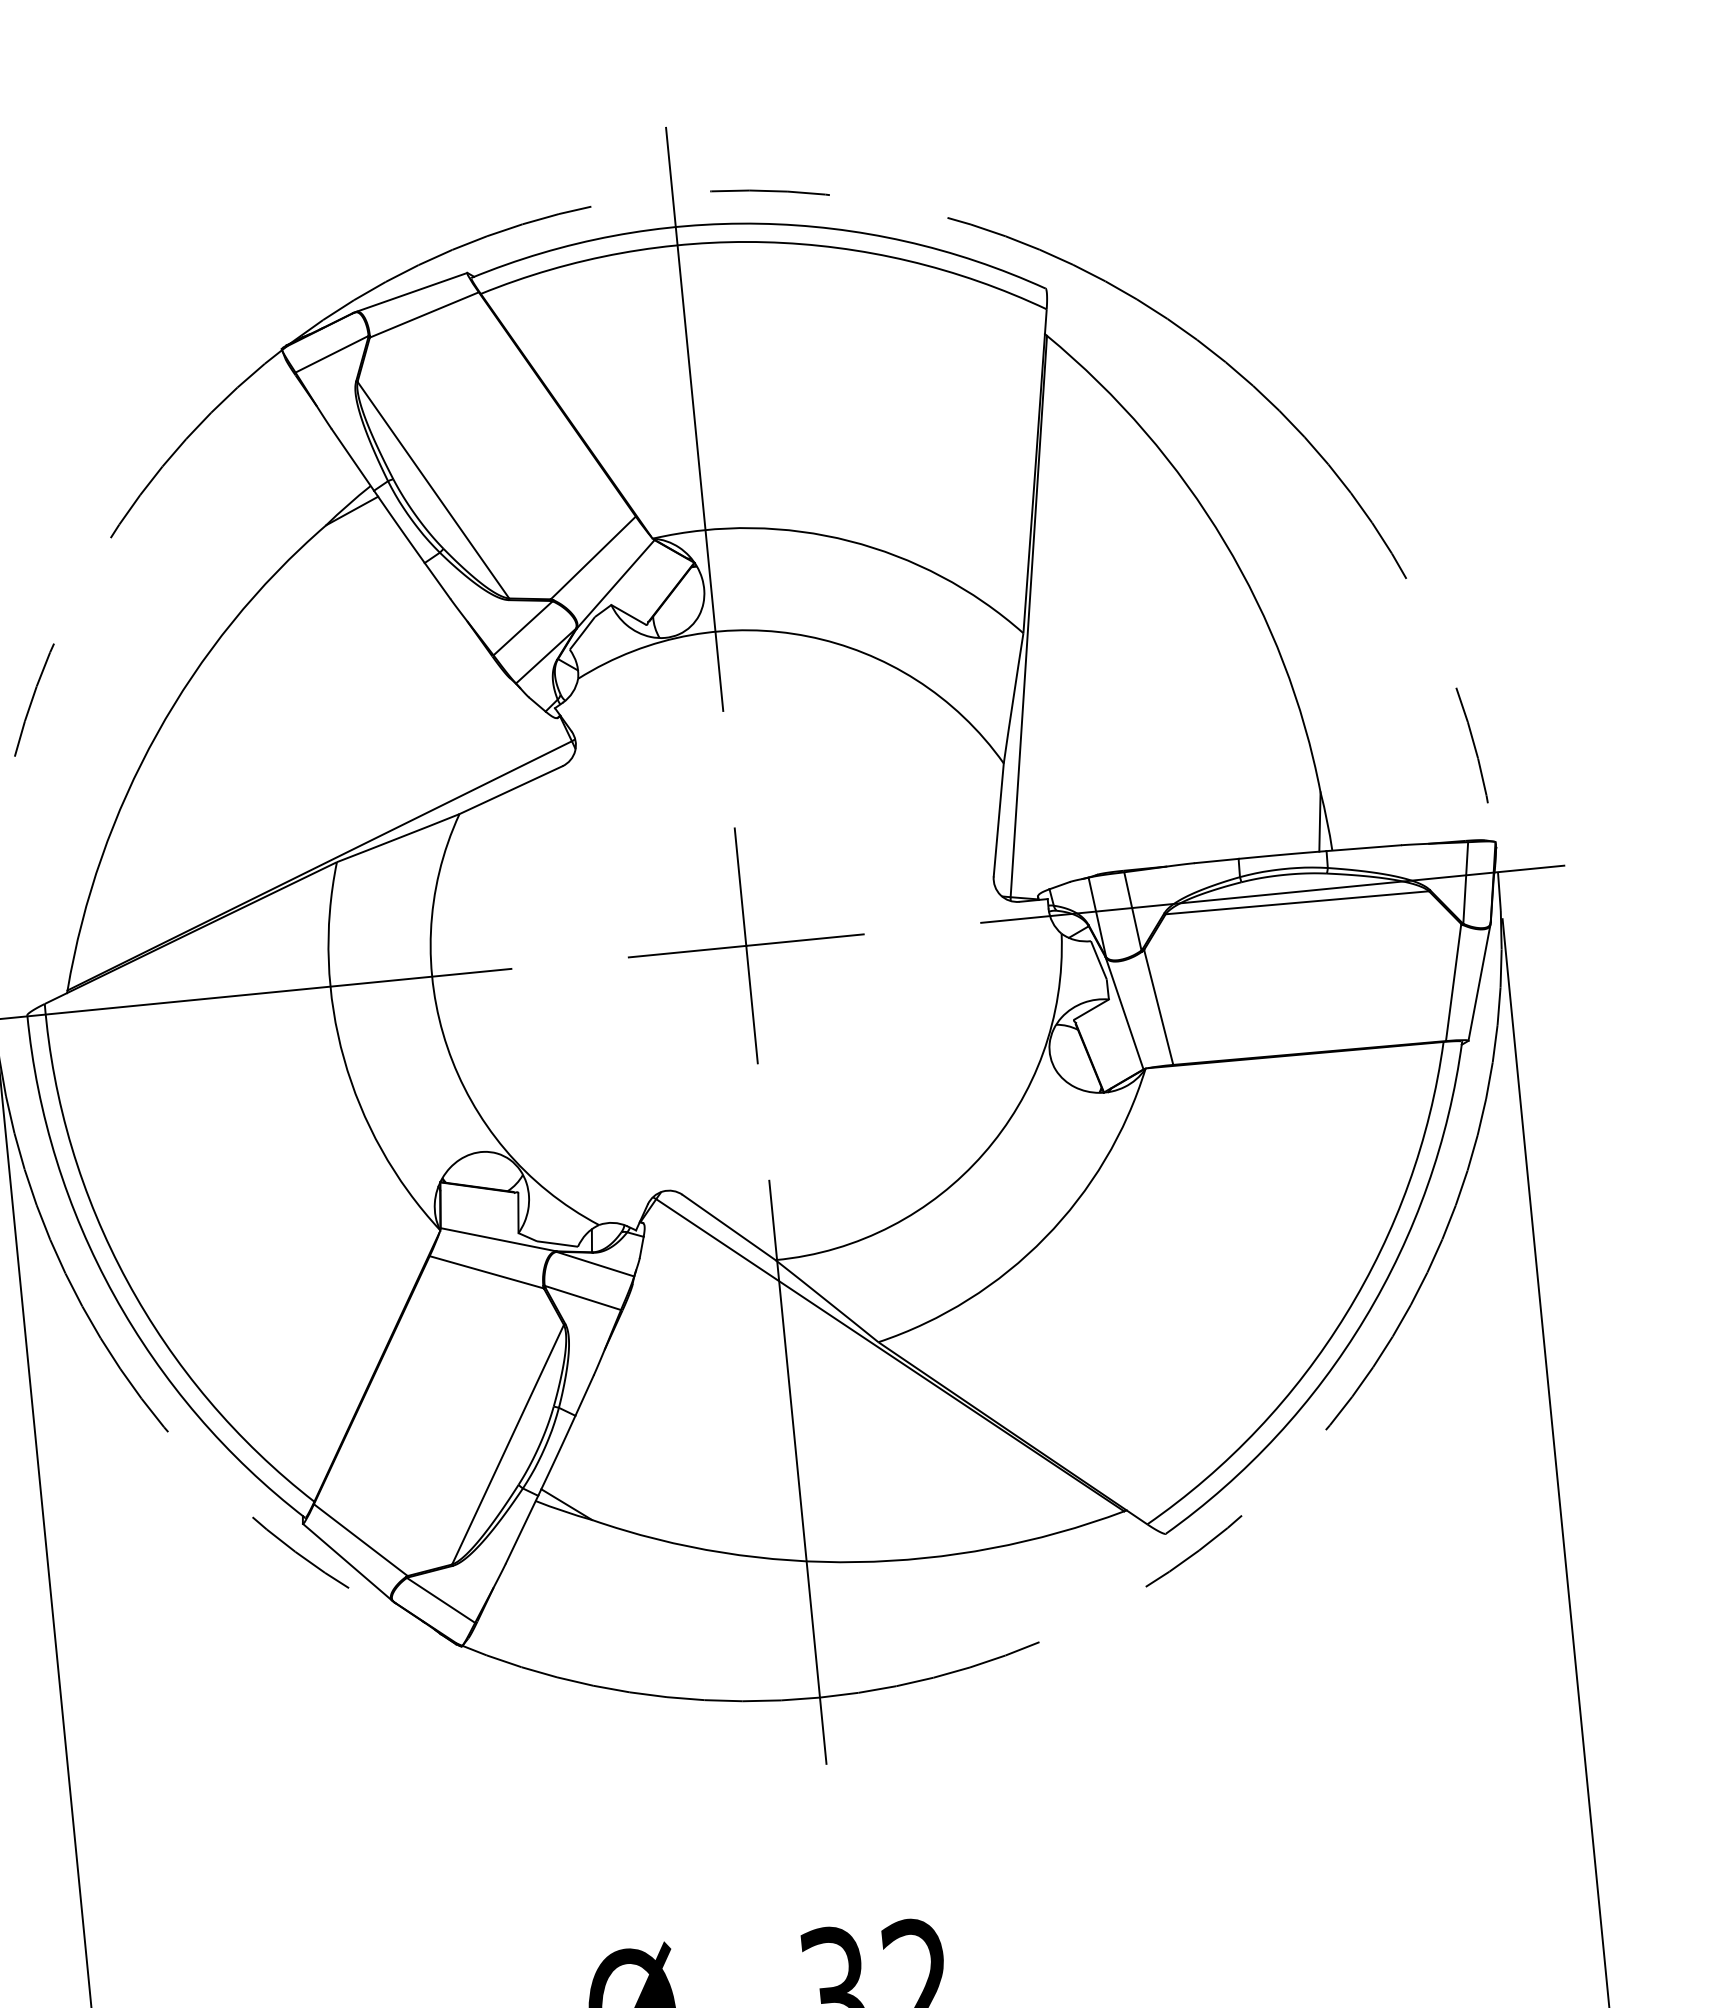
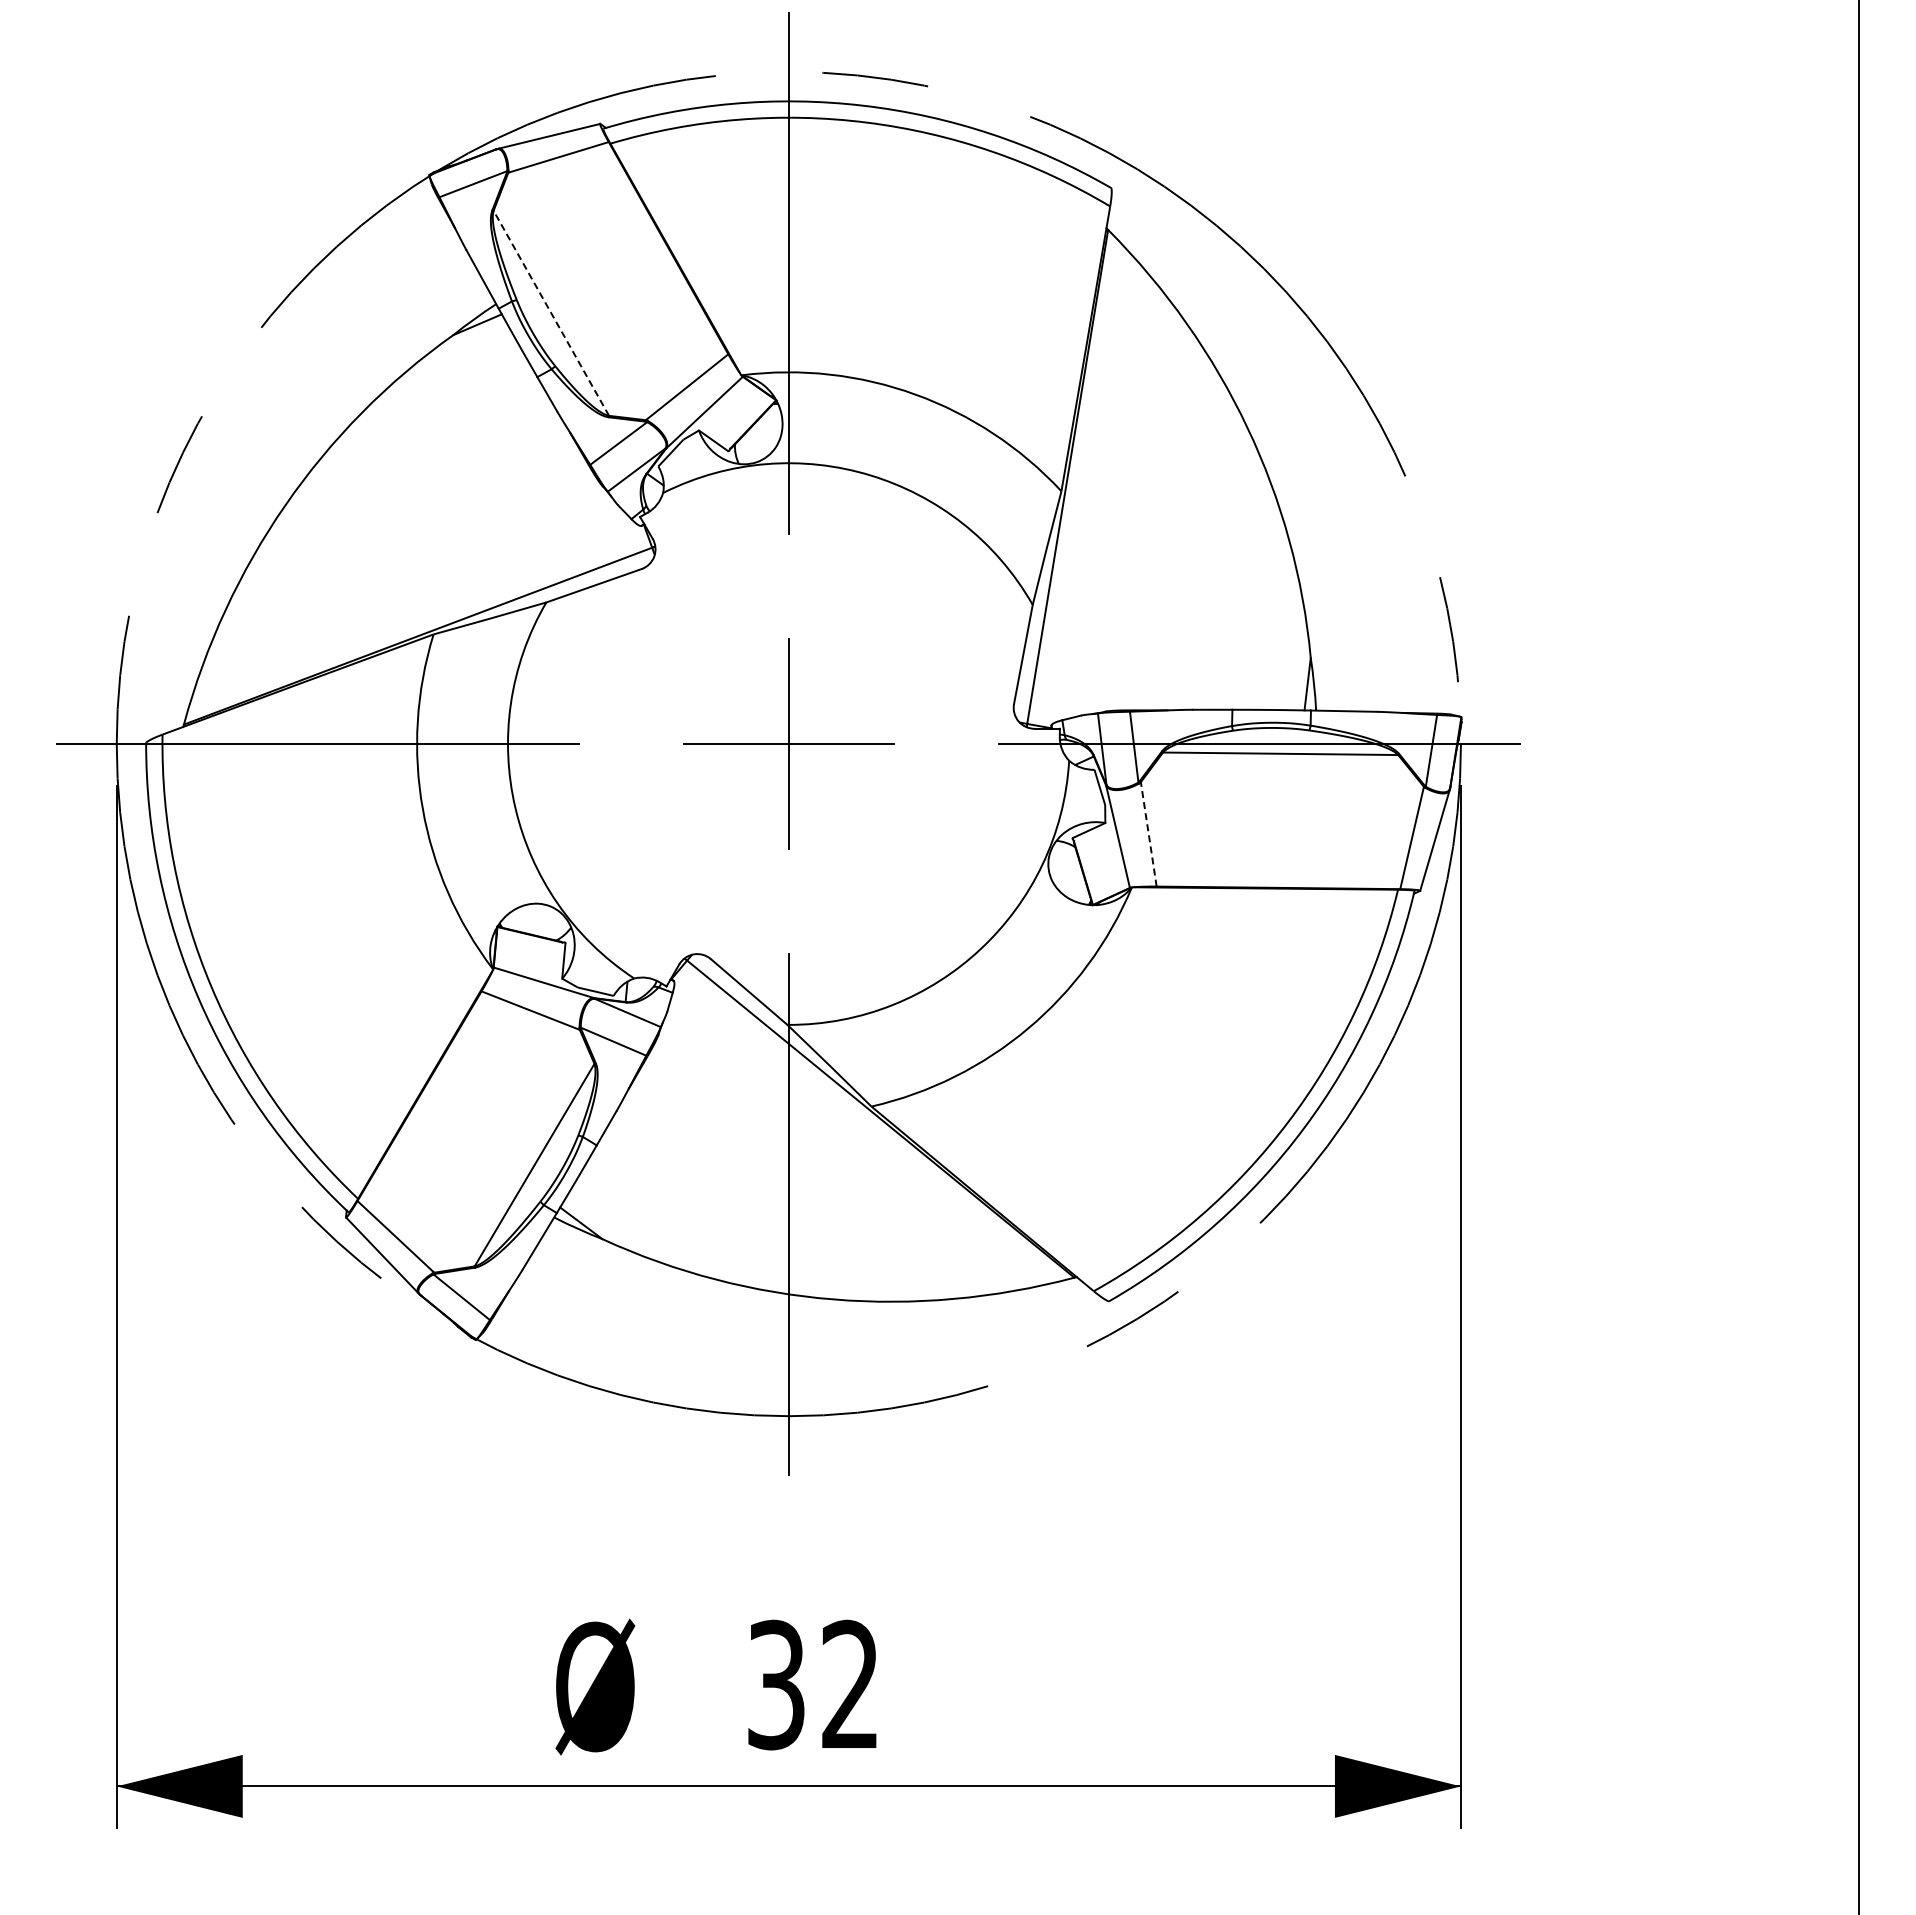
line: (433, 490) -> (551, 313), solid -> dashed
line: (1158, 1007) -> (1148, 834), solid -> dashed

